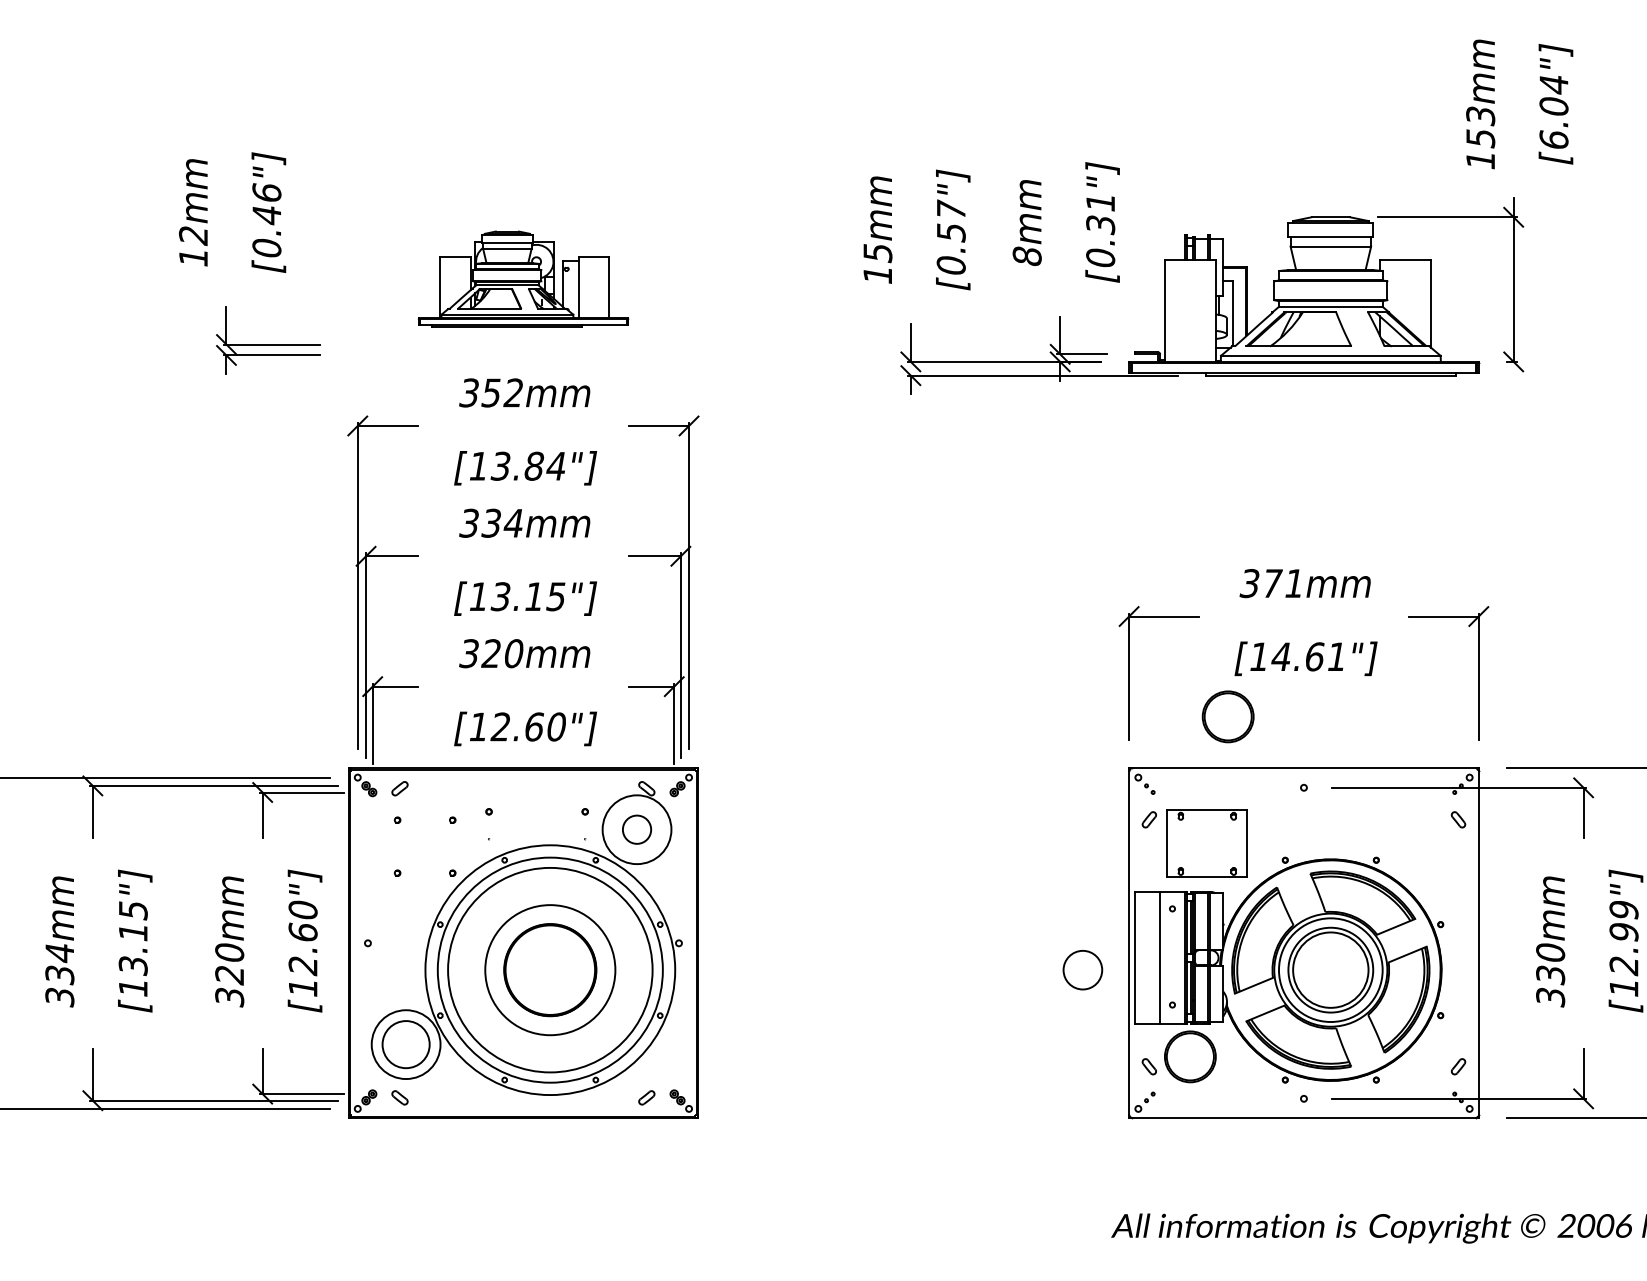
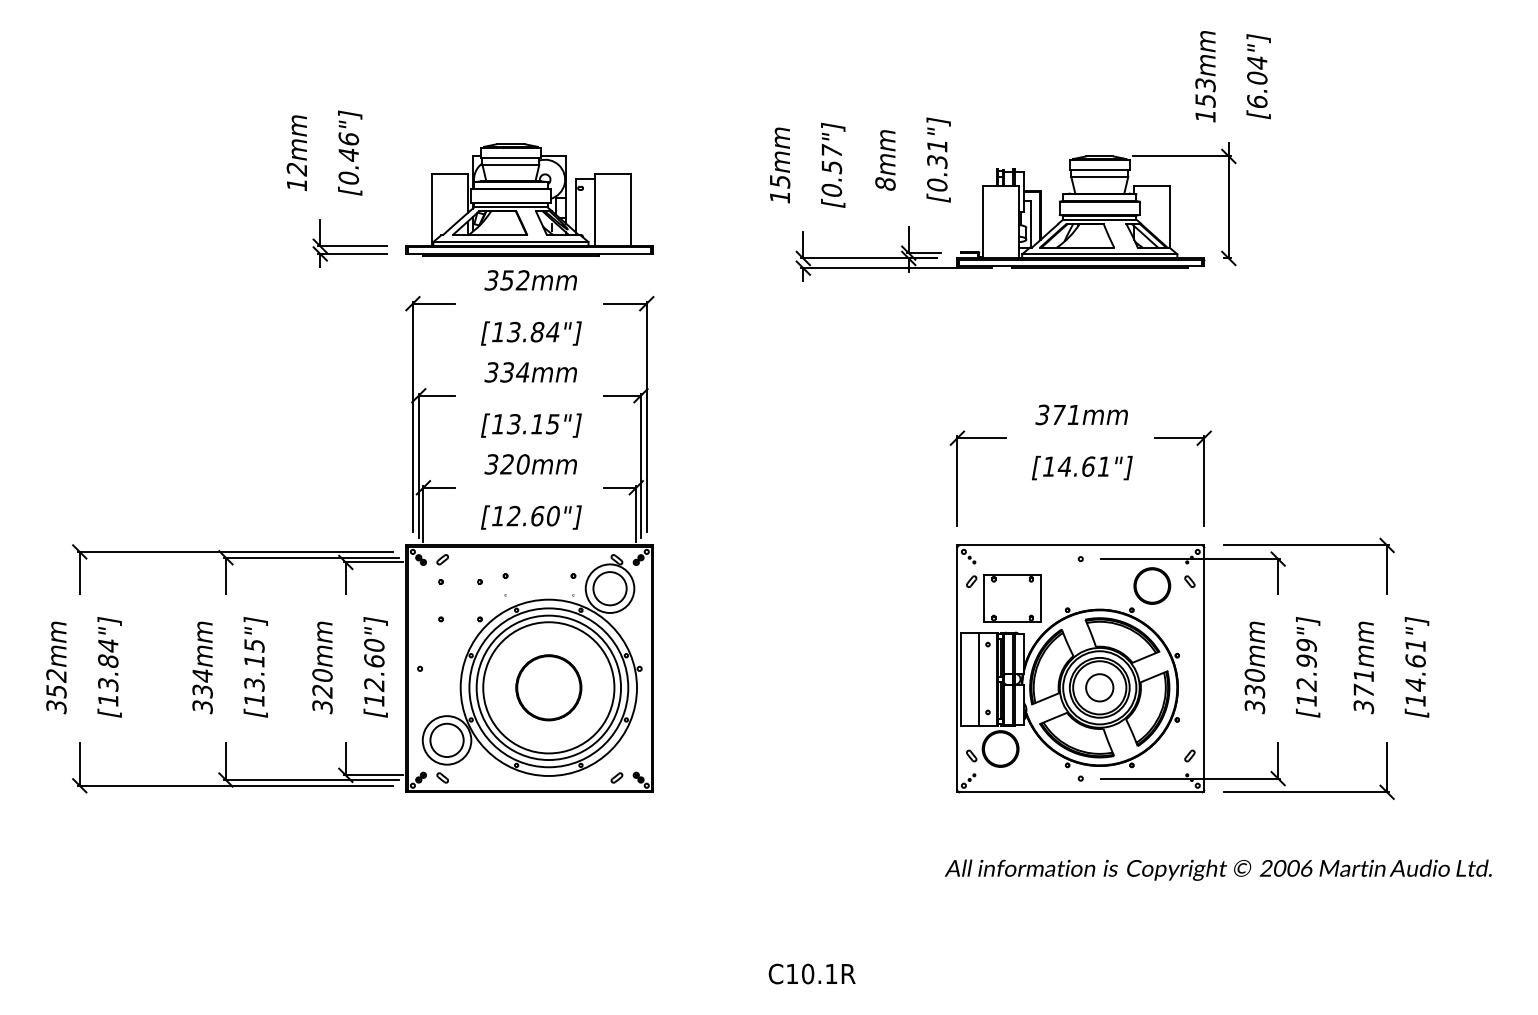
part: (522, 278) -> (529, 199), size x1.67
part: (1228, 716) -> (1152, 585), moved
circle: (636, 829) -> (609, 588), size x1.67
circle: (549, 969) -> (548, 687), size x1.43
circle: (1082, 969) -> (1099, 687), moved

